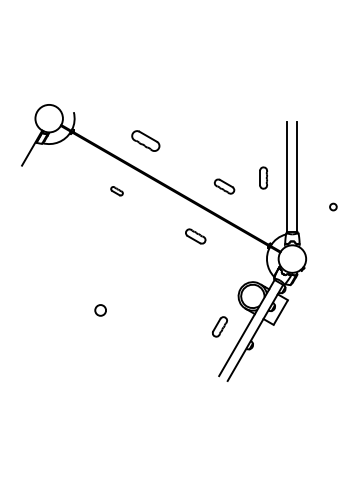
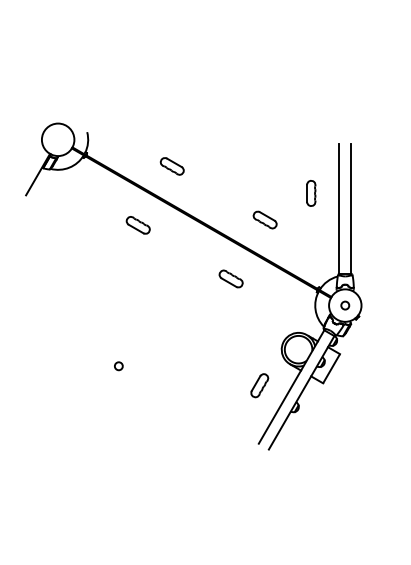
part: (145, 141) -> (171, 166), size x0.71
part: (263, 177) -> (311, 192), moved
part: (116, 191) -> (137, 225), size x1.67
circle: (333, 206) -> (345, 304), moved
circle: (100, 310) -> (118, 366), size x0.62

